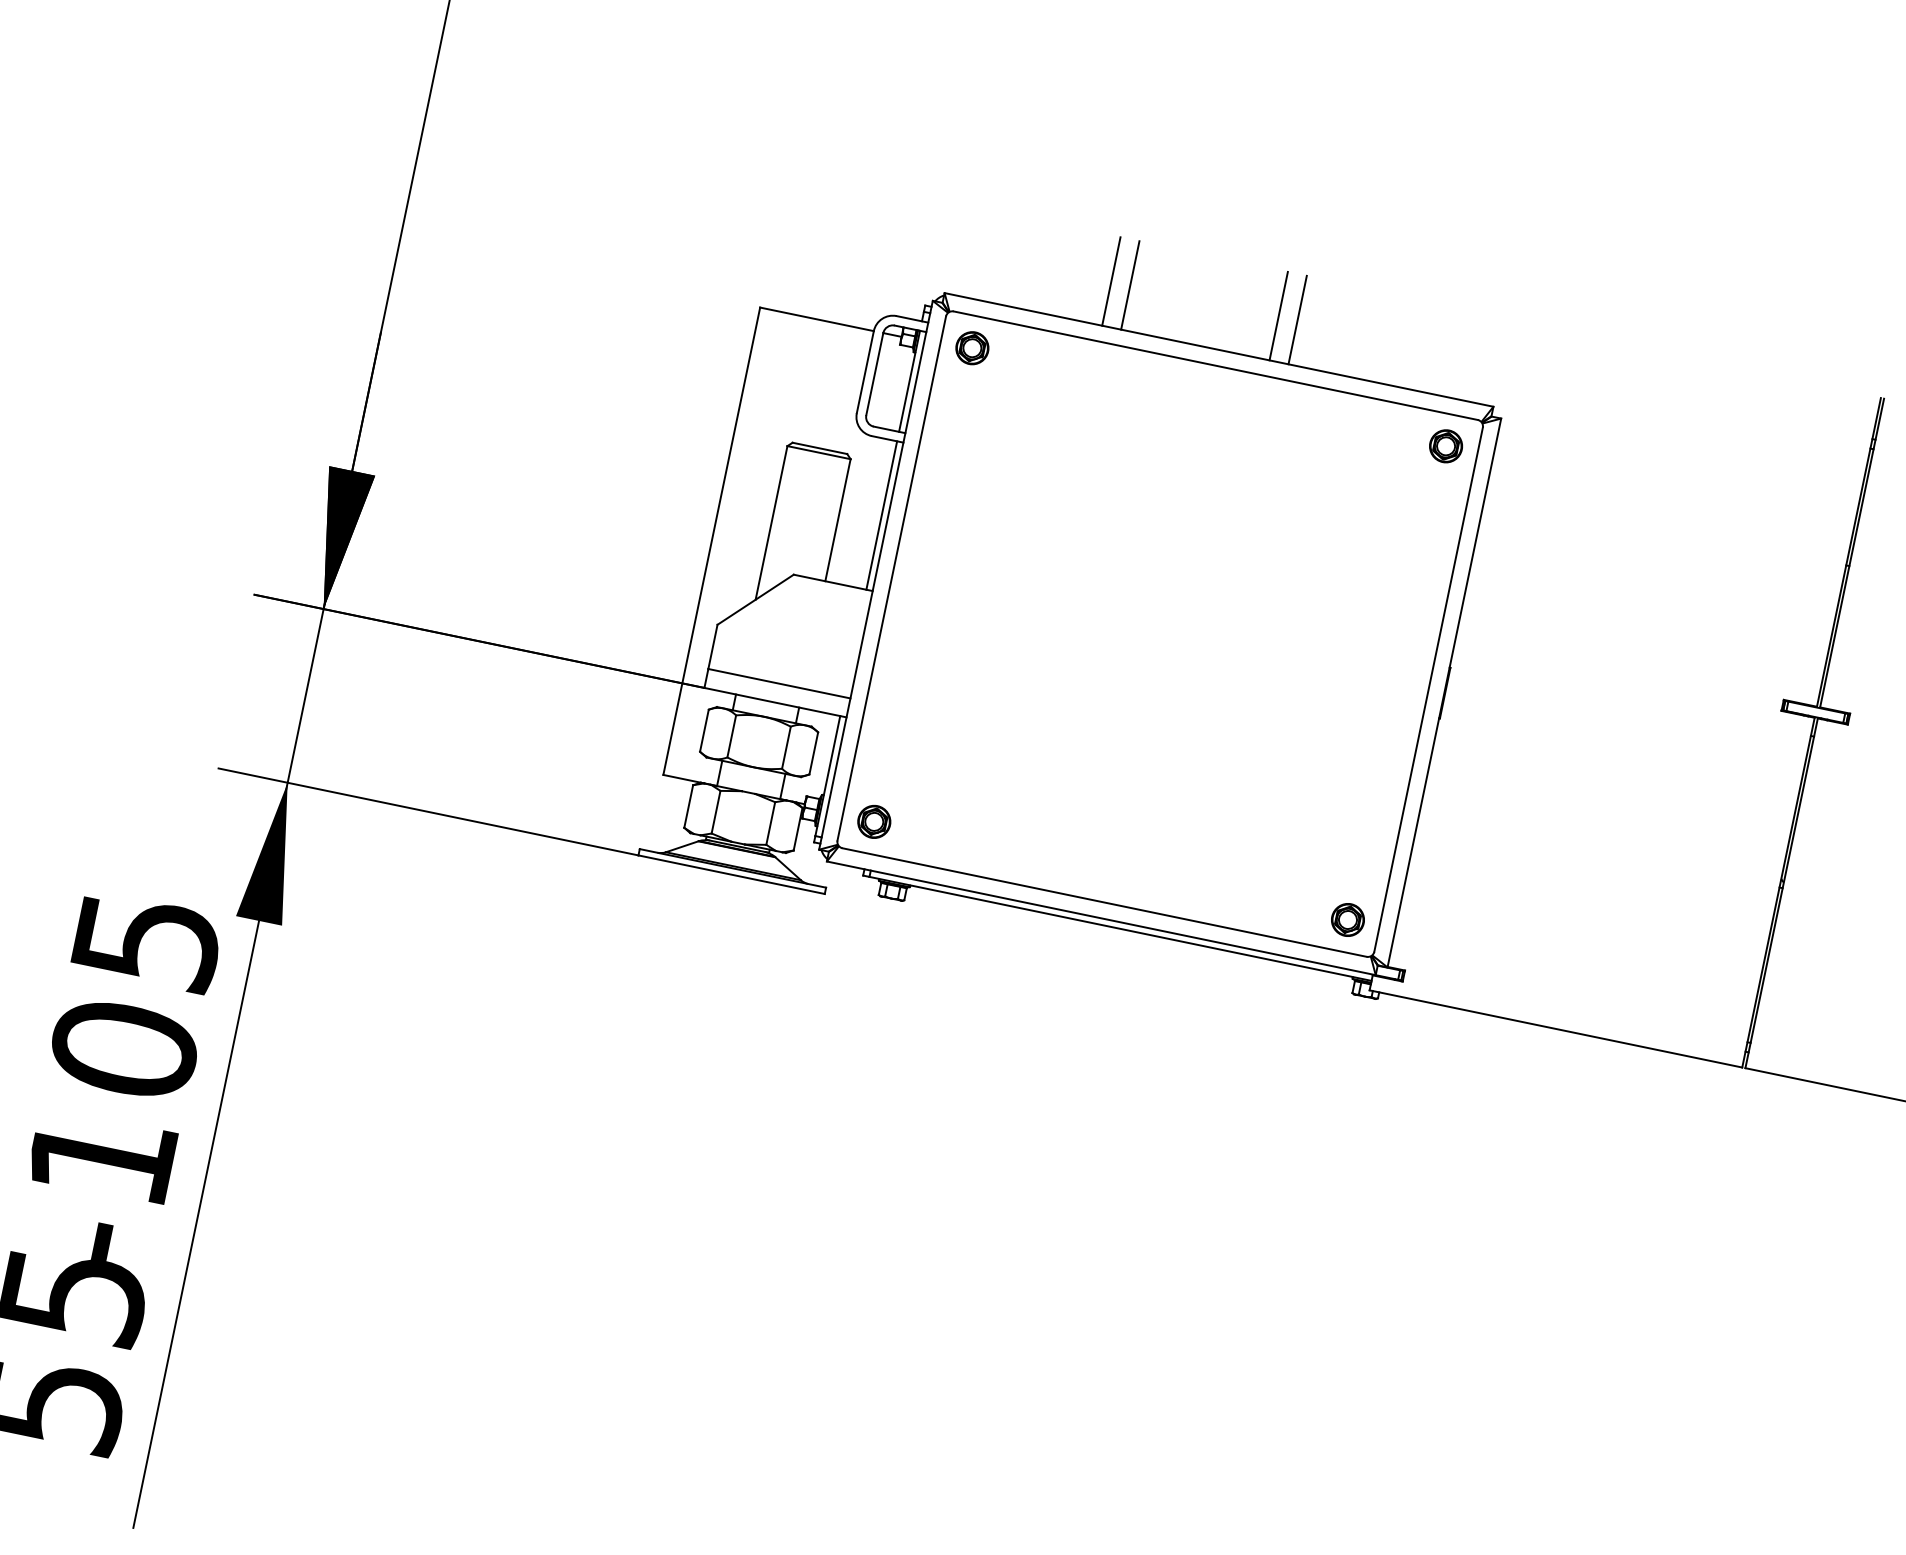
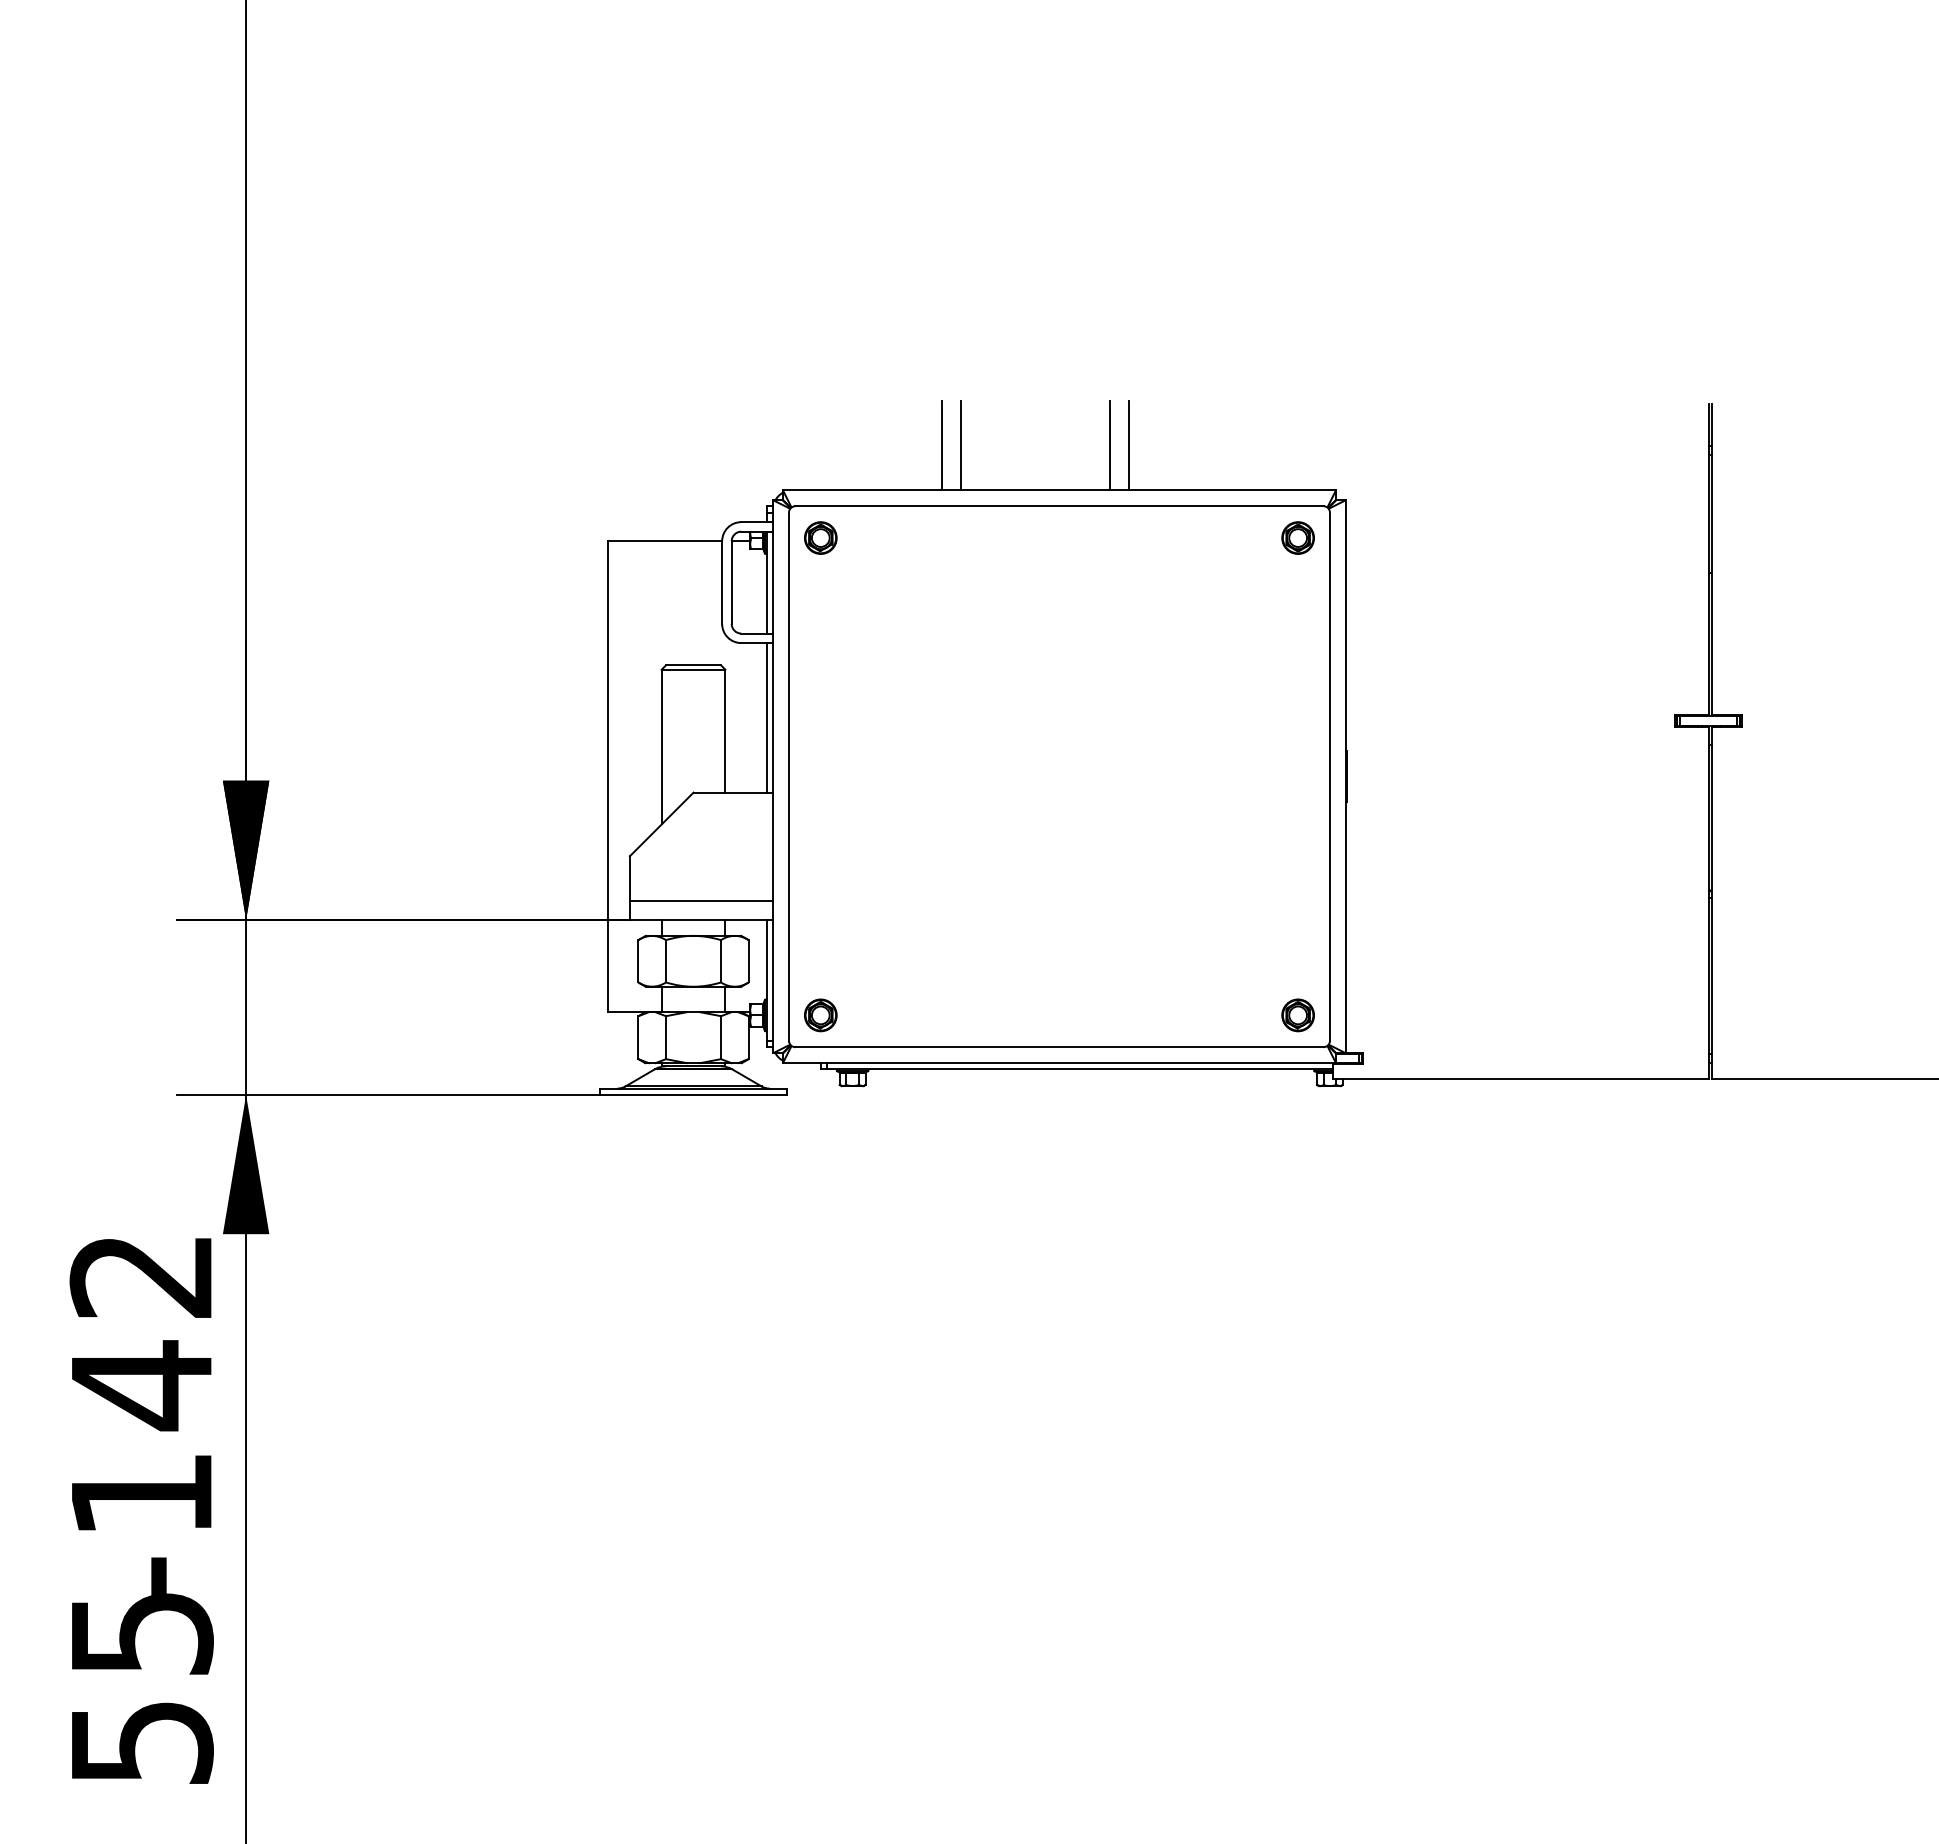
text: (134, 997) -> (141, 1333), -105 -> -142

